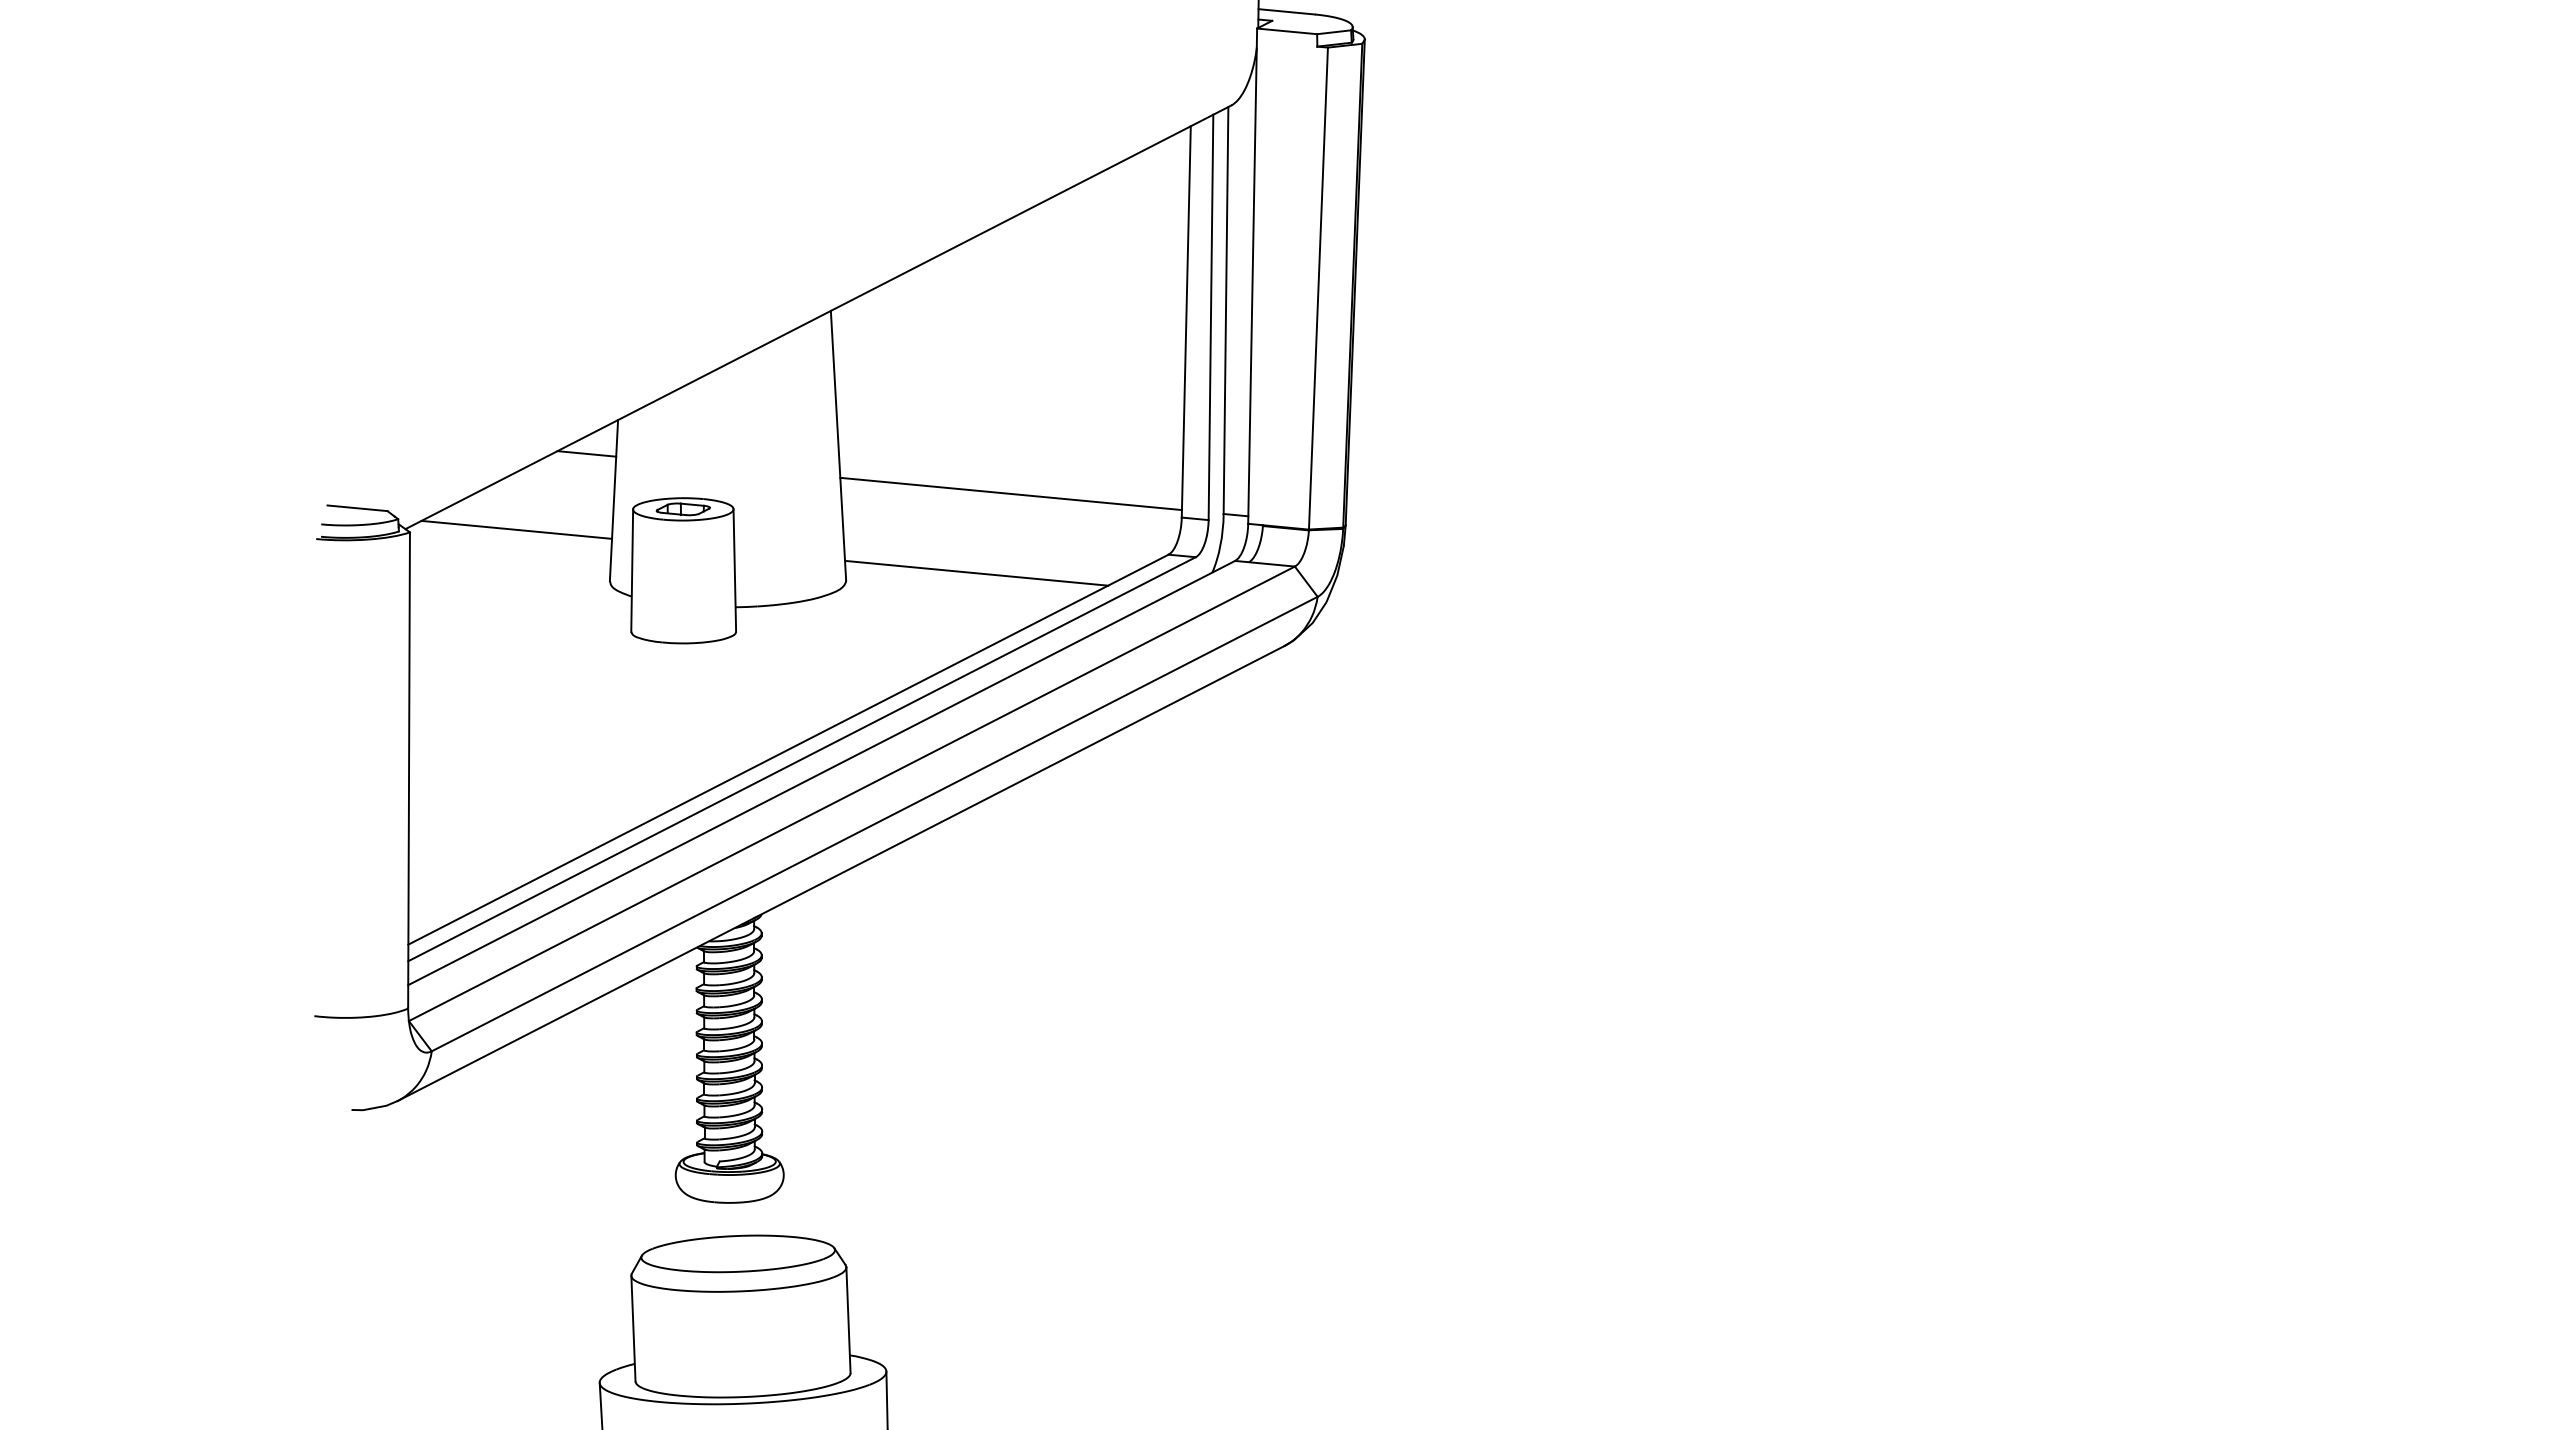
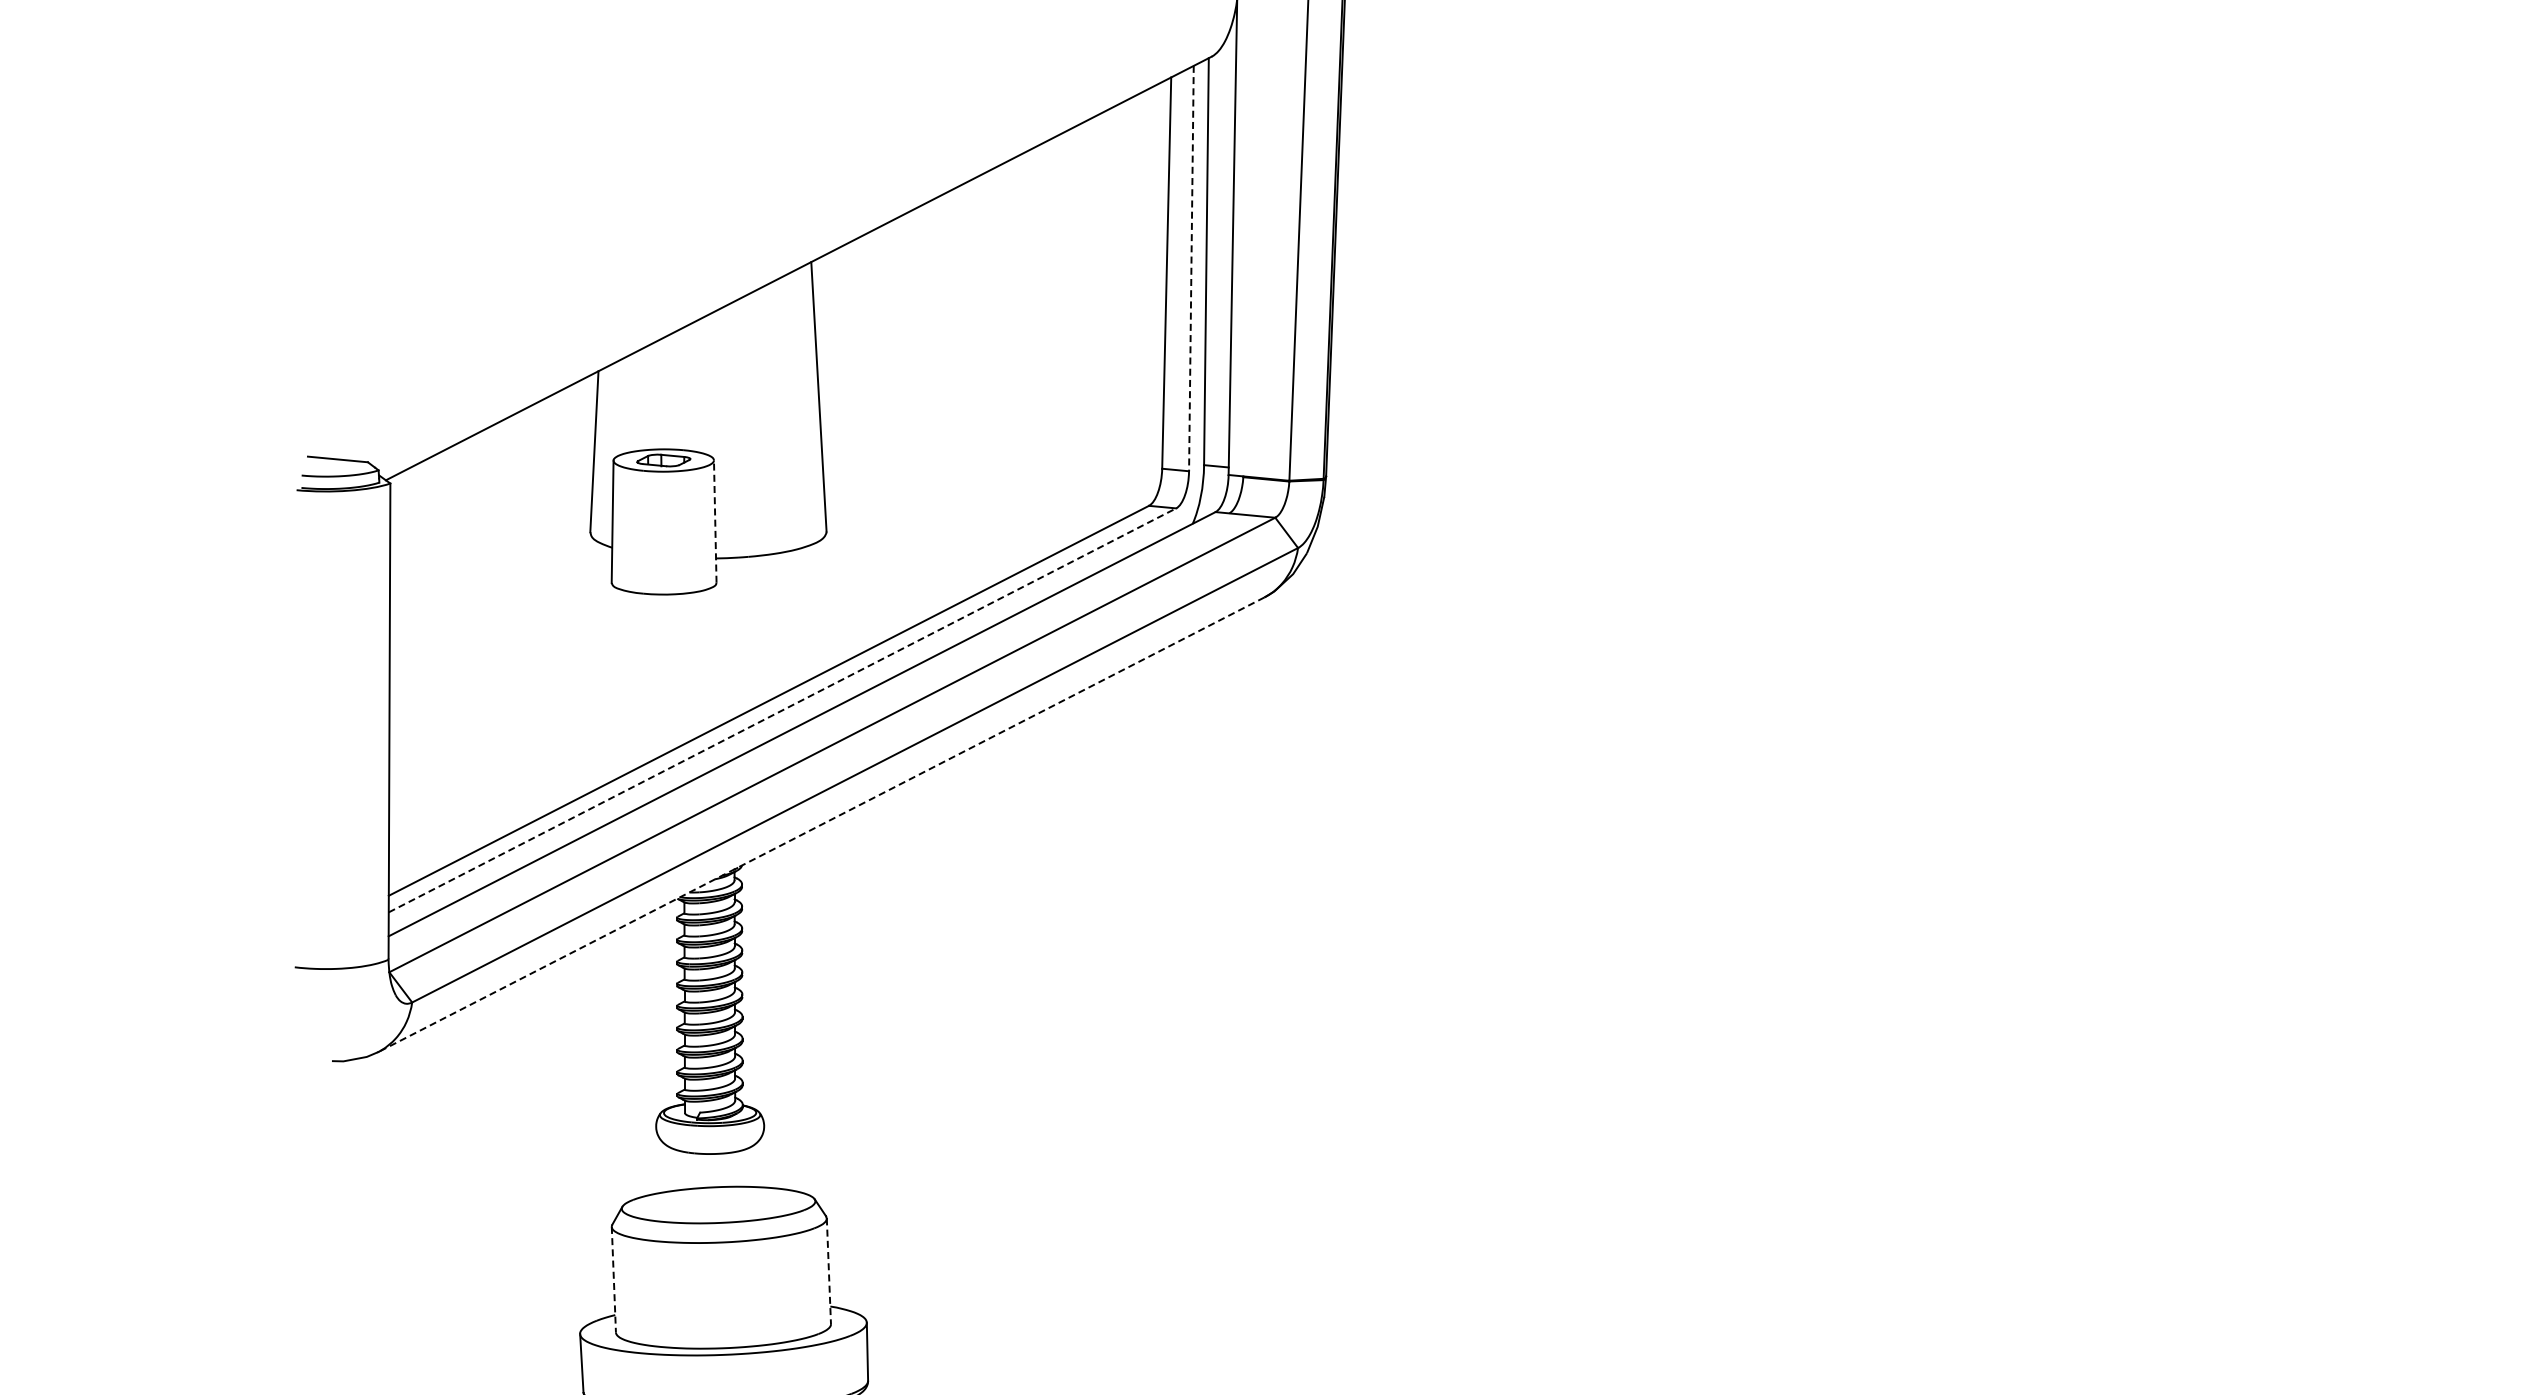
line: (1210, 317) -> (1190, 268), solid -> dashed
line: (586, 453) -> (566, 404), removed
line: (1010, 493) -> (990, 444), removed
line: (516, 529) -> (496, 480), removed
line: (734, 569) -> (714, 520), solid -> dashed
line: (976, 572) -> (956, 523), removed
line: (802, 759) -> (782, 710), solid -> dashed
line: (840, 873) -> (820, 824), solid -> dashed
line: (848, 1320) -> (828, 1271), solid -> dashed
line: (633, 1328) -> (613, 1279), solid -> dashed

